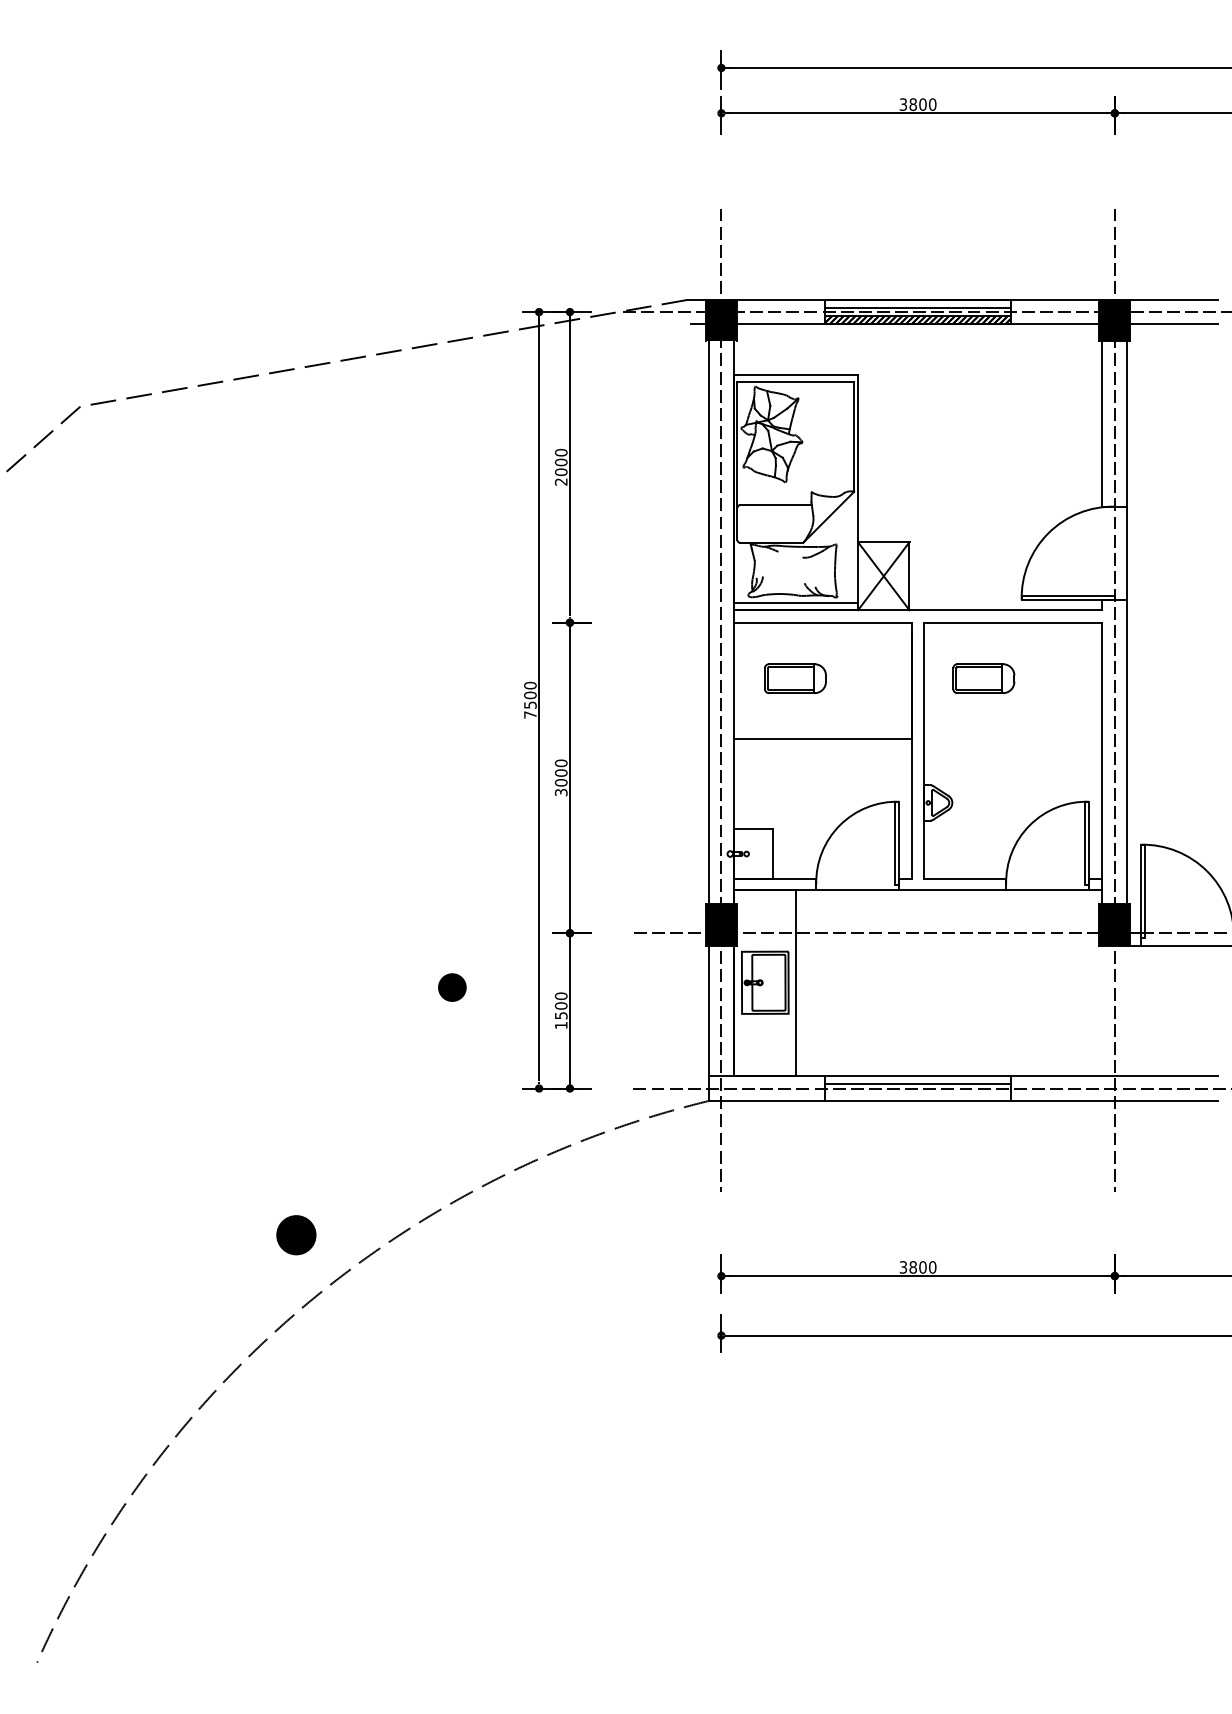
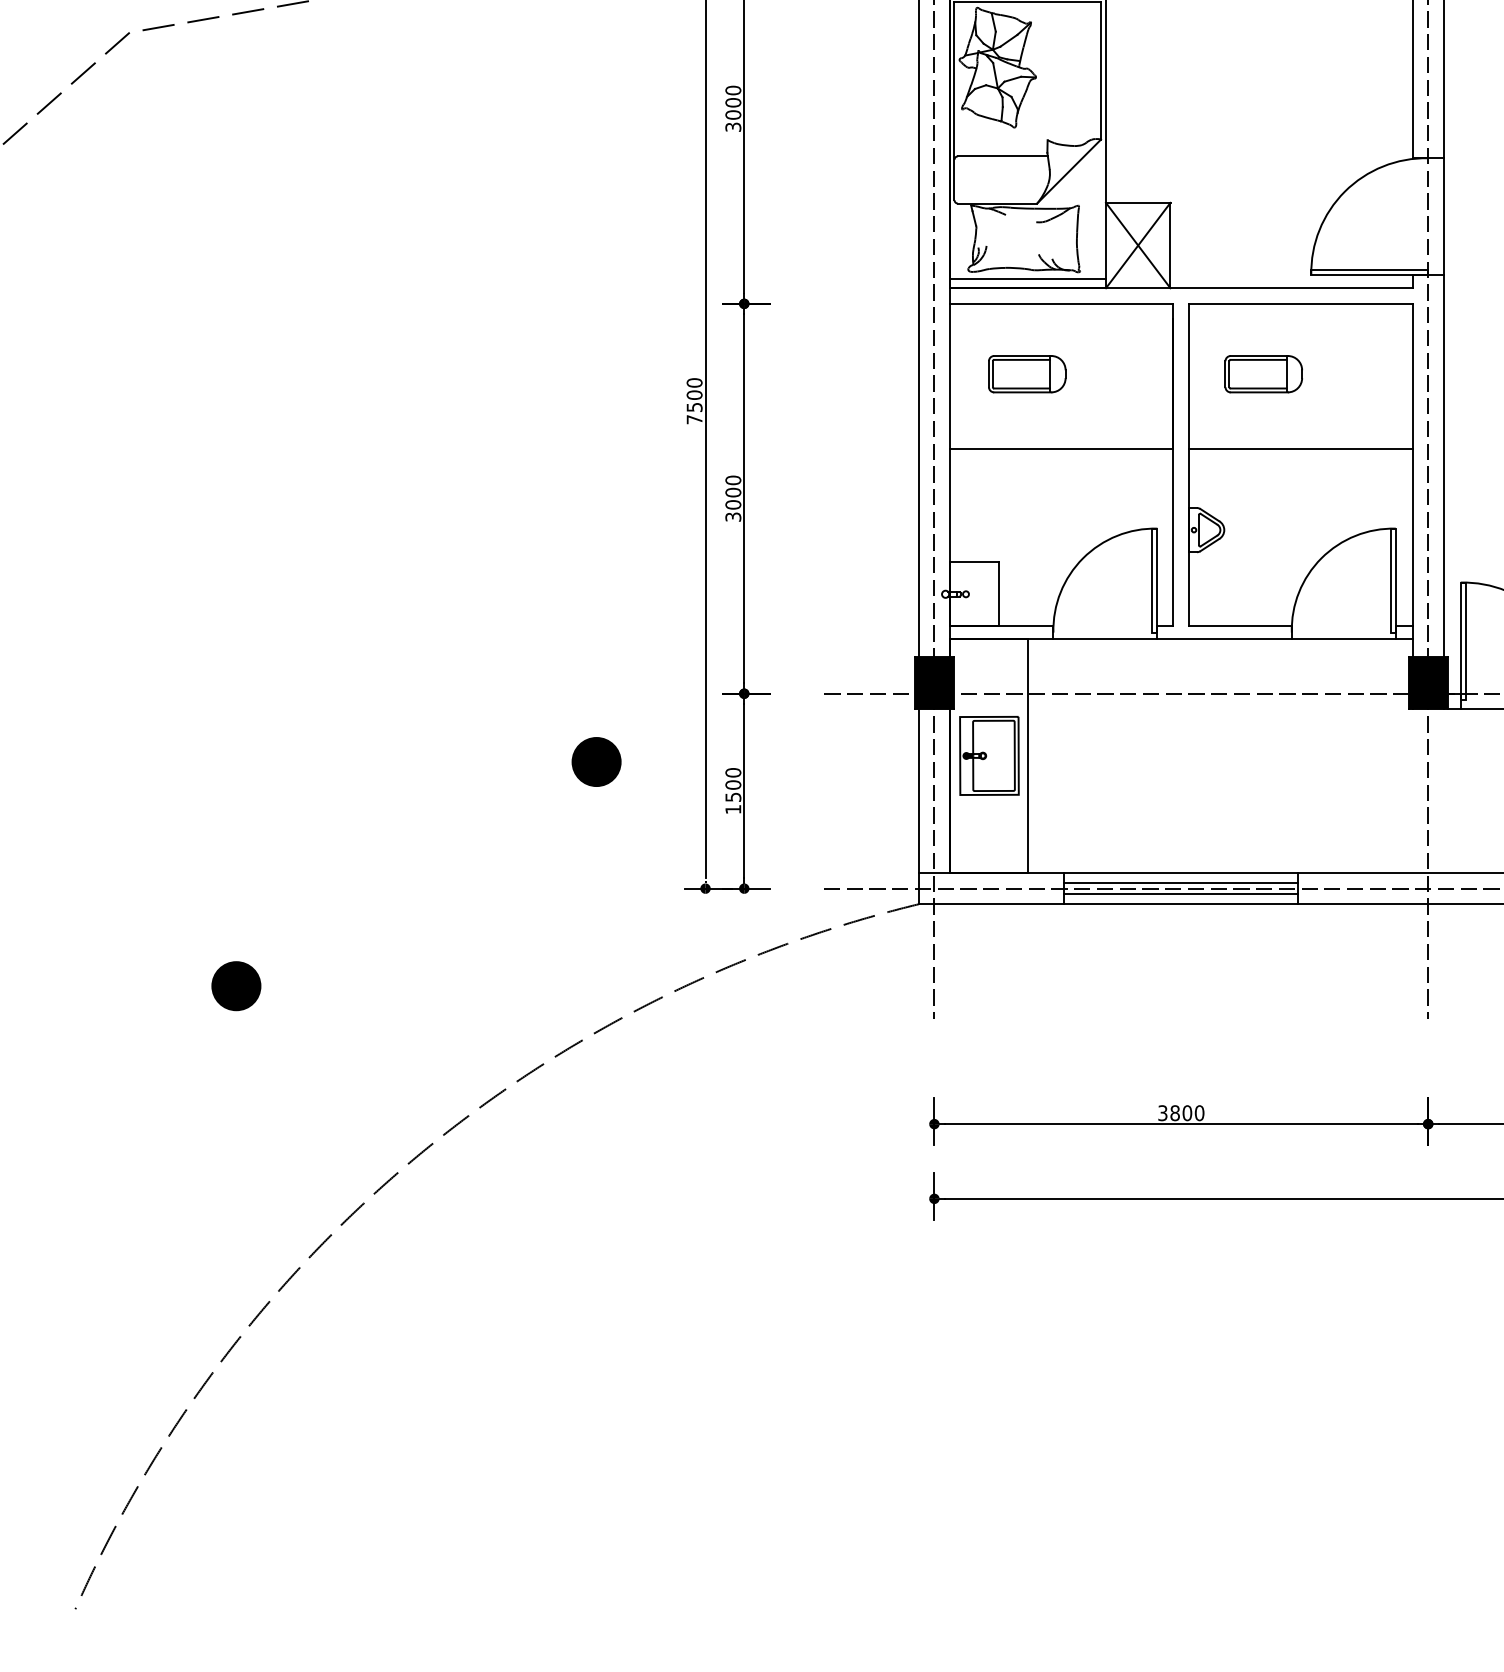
text: (561, 481) -> (733, 126), 2000 -> 3000
line: (1013, 738) -> (1301, 449), added
part: (452, 987) -> (596, 761), size x1.43
line: (917, 1092) -> (1180, 893), added
part: (296, 1235) -> (236, 986), moved

